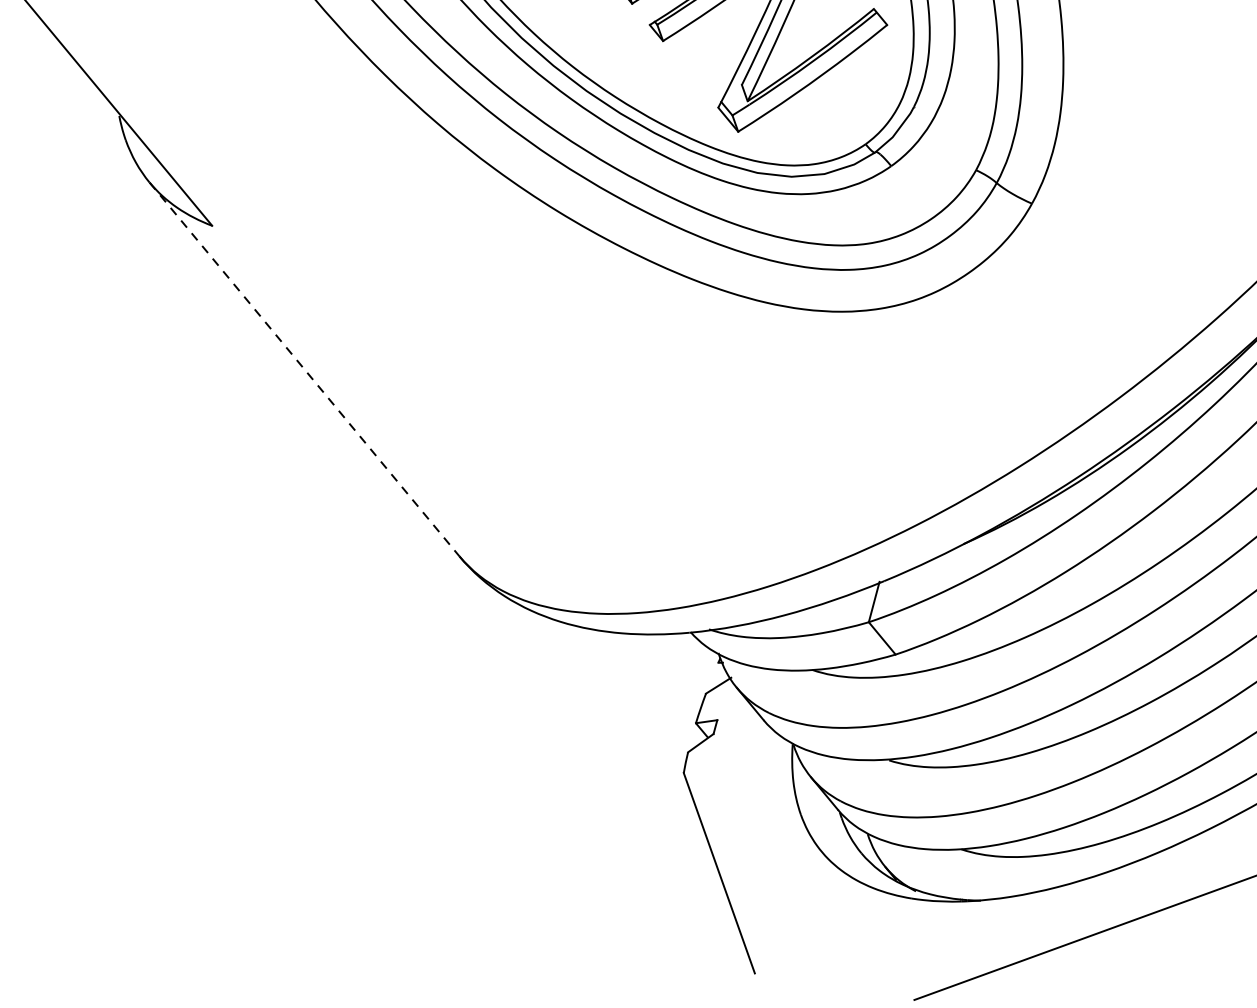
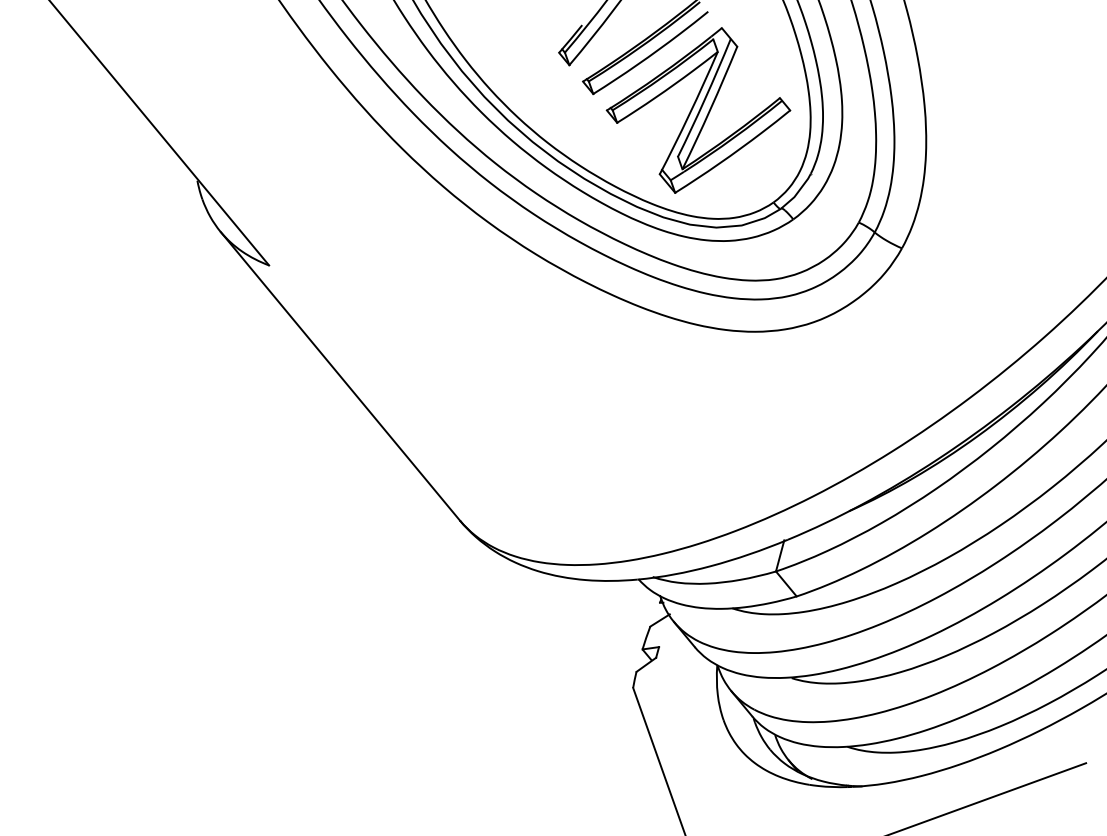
line: (304, 369) -> (340, 376), dashed -> solid

